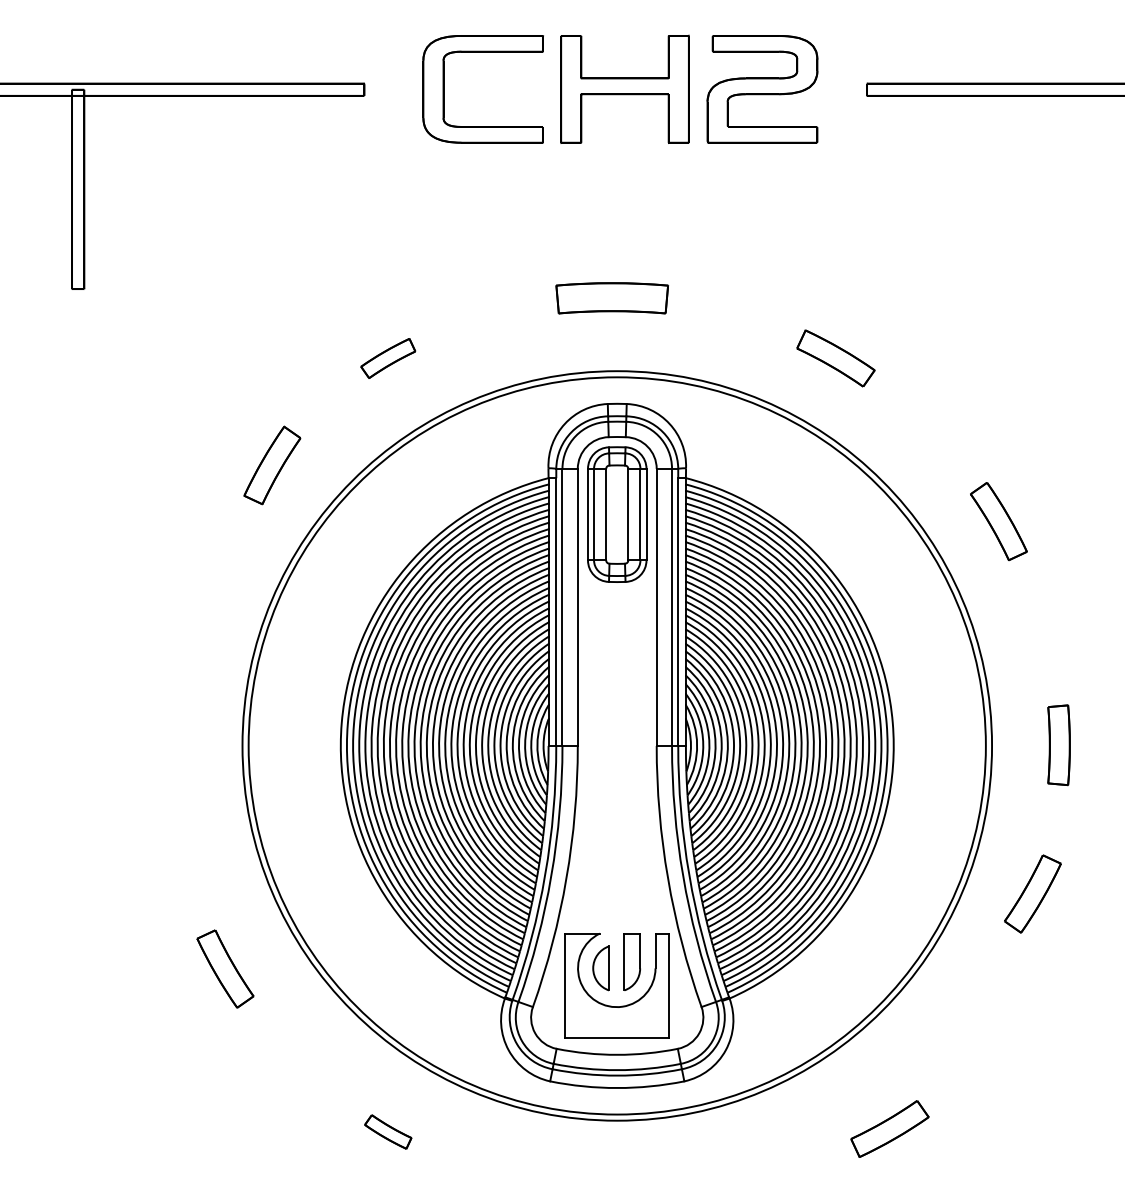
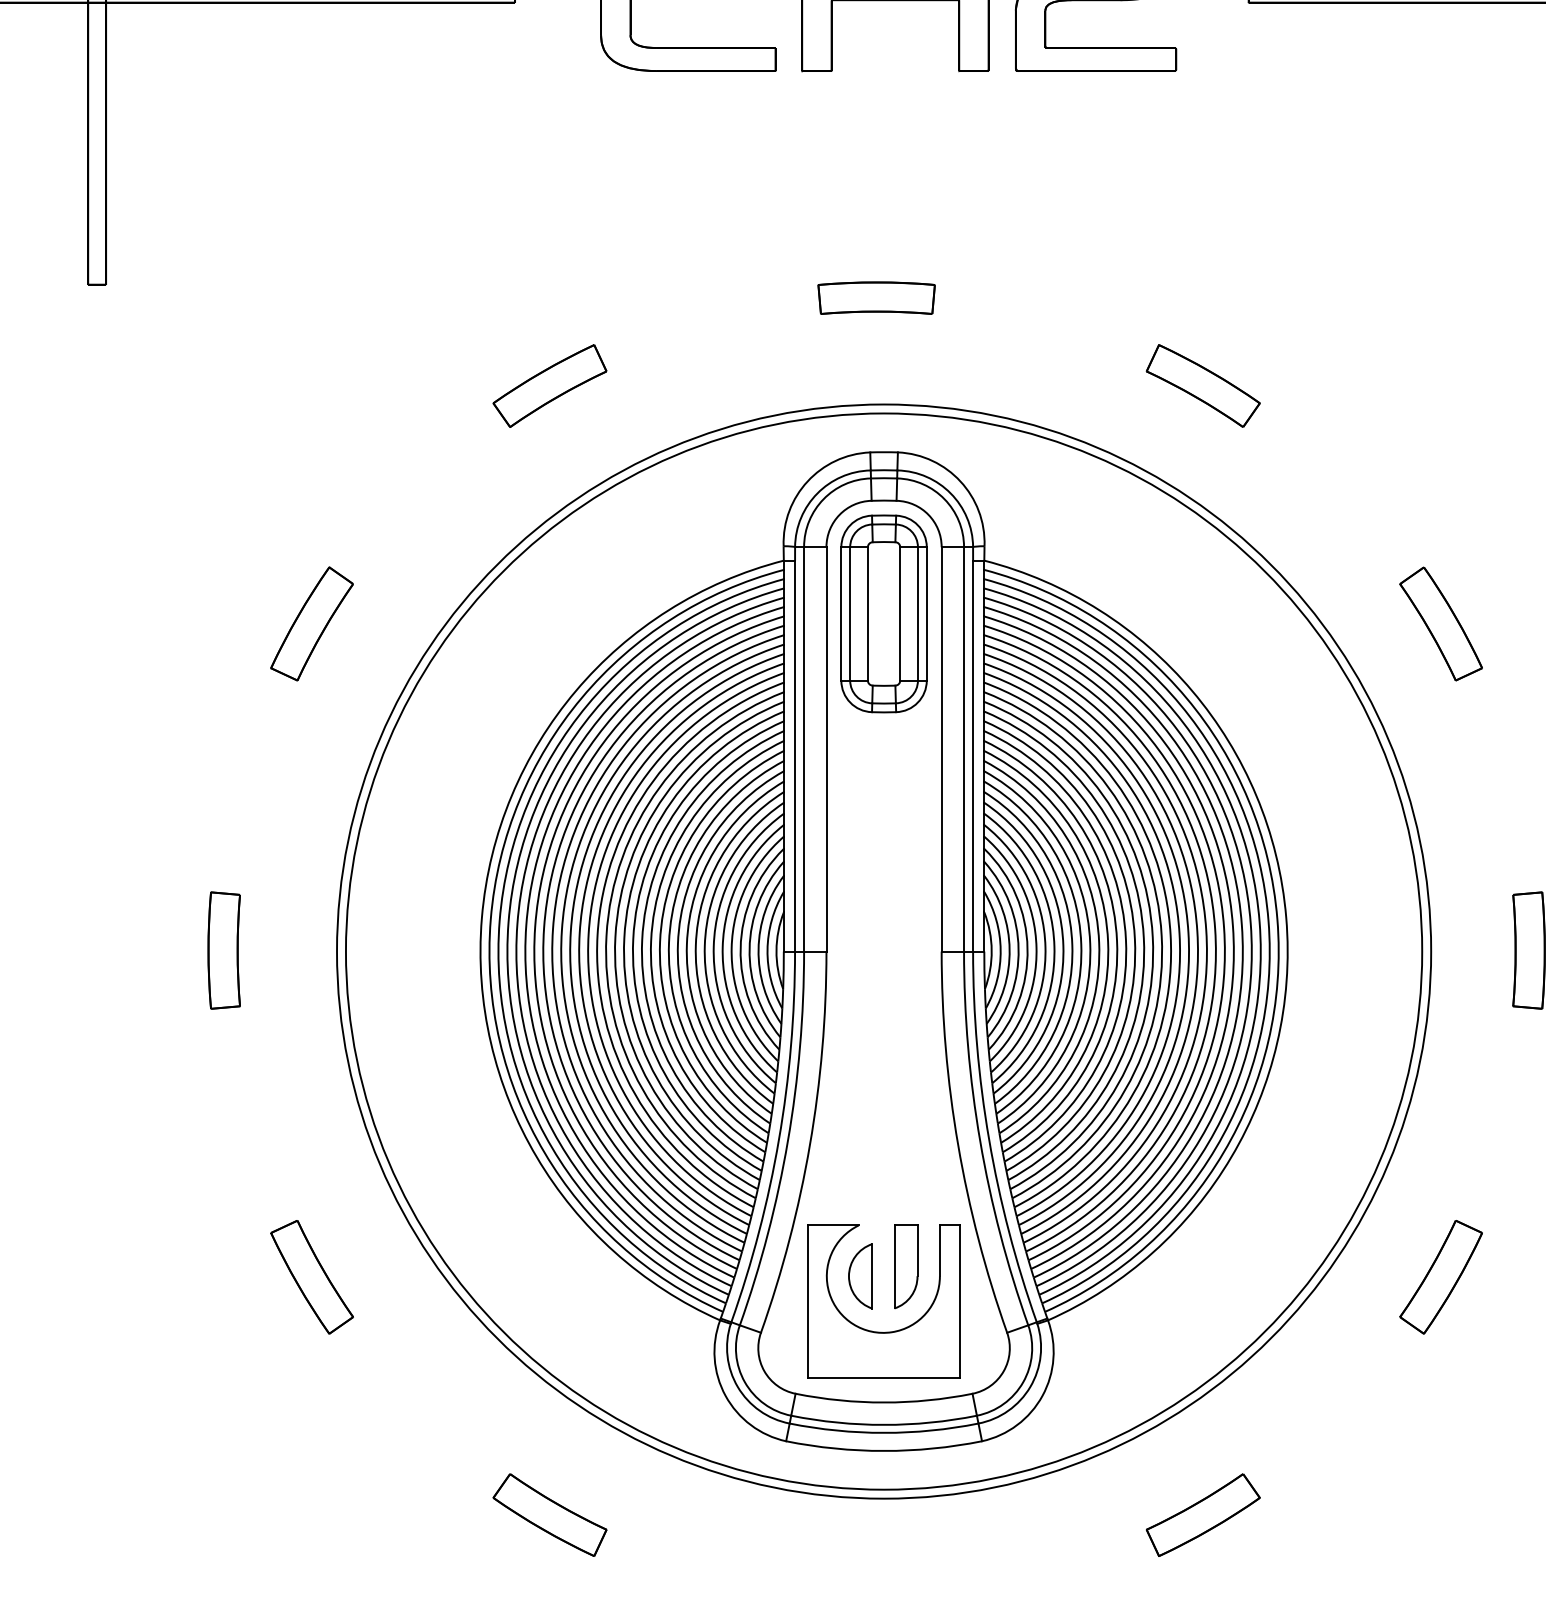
part: (611, 298) -> (875, 298), size x0.71
part: (387, 358) -> (548, 385), size x1.43
part: (272, 465) -> (312, 623), moved
part: (164, 745) -> (223, 950), added
part: (1032, 893) -> (1440, 1276), moved
part: (889, 1128) -> (1202, 1514), moved
part: (387, 1131) -> (548, 1514), size x1.67

